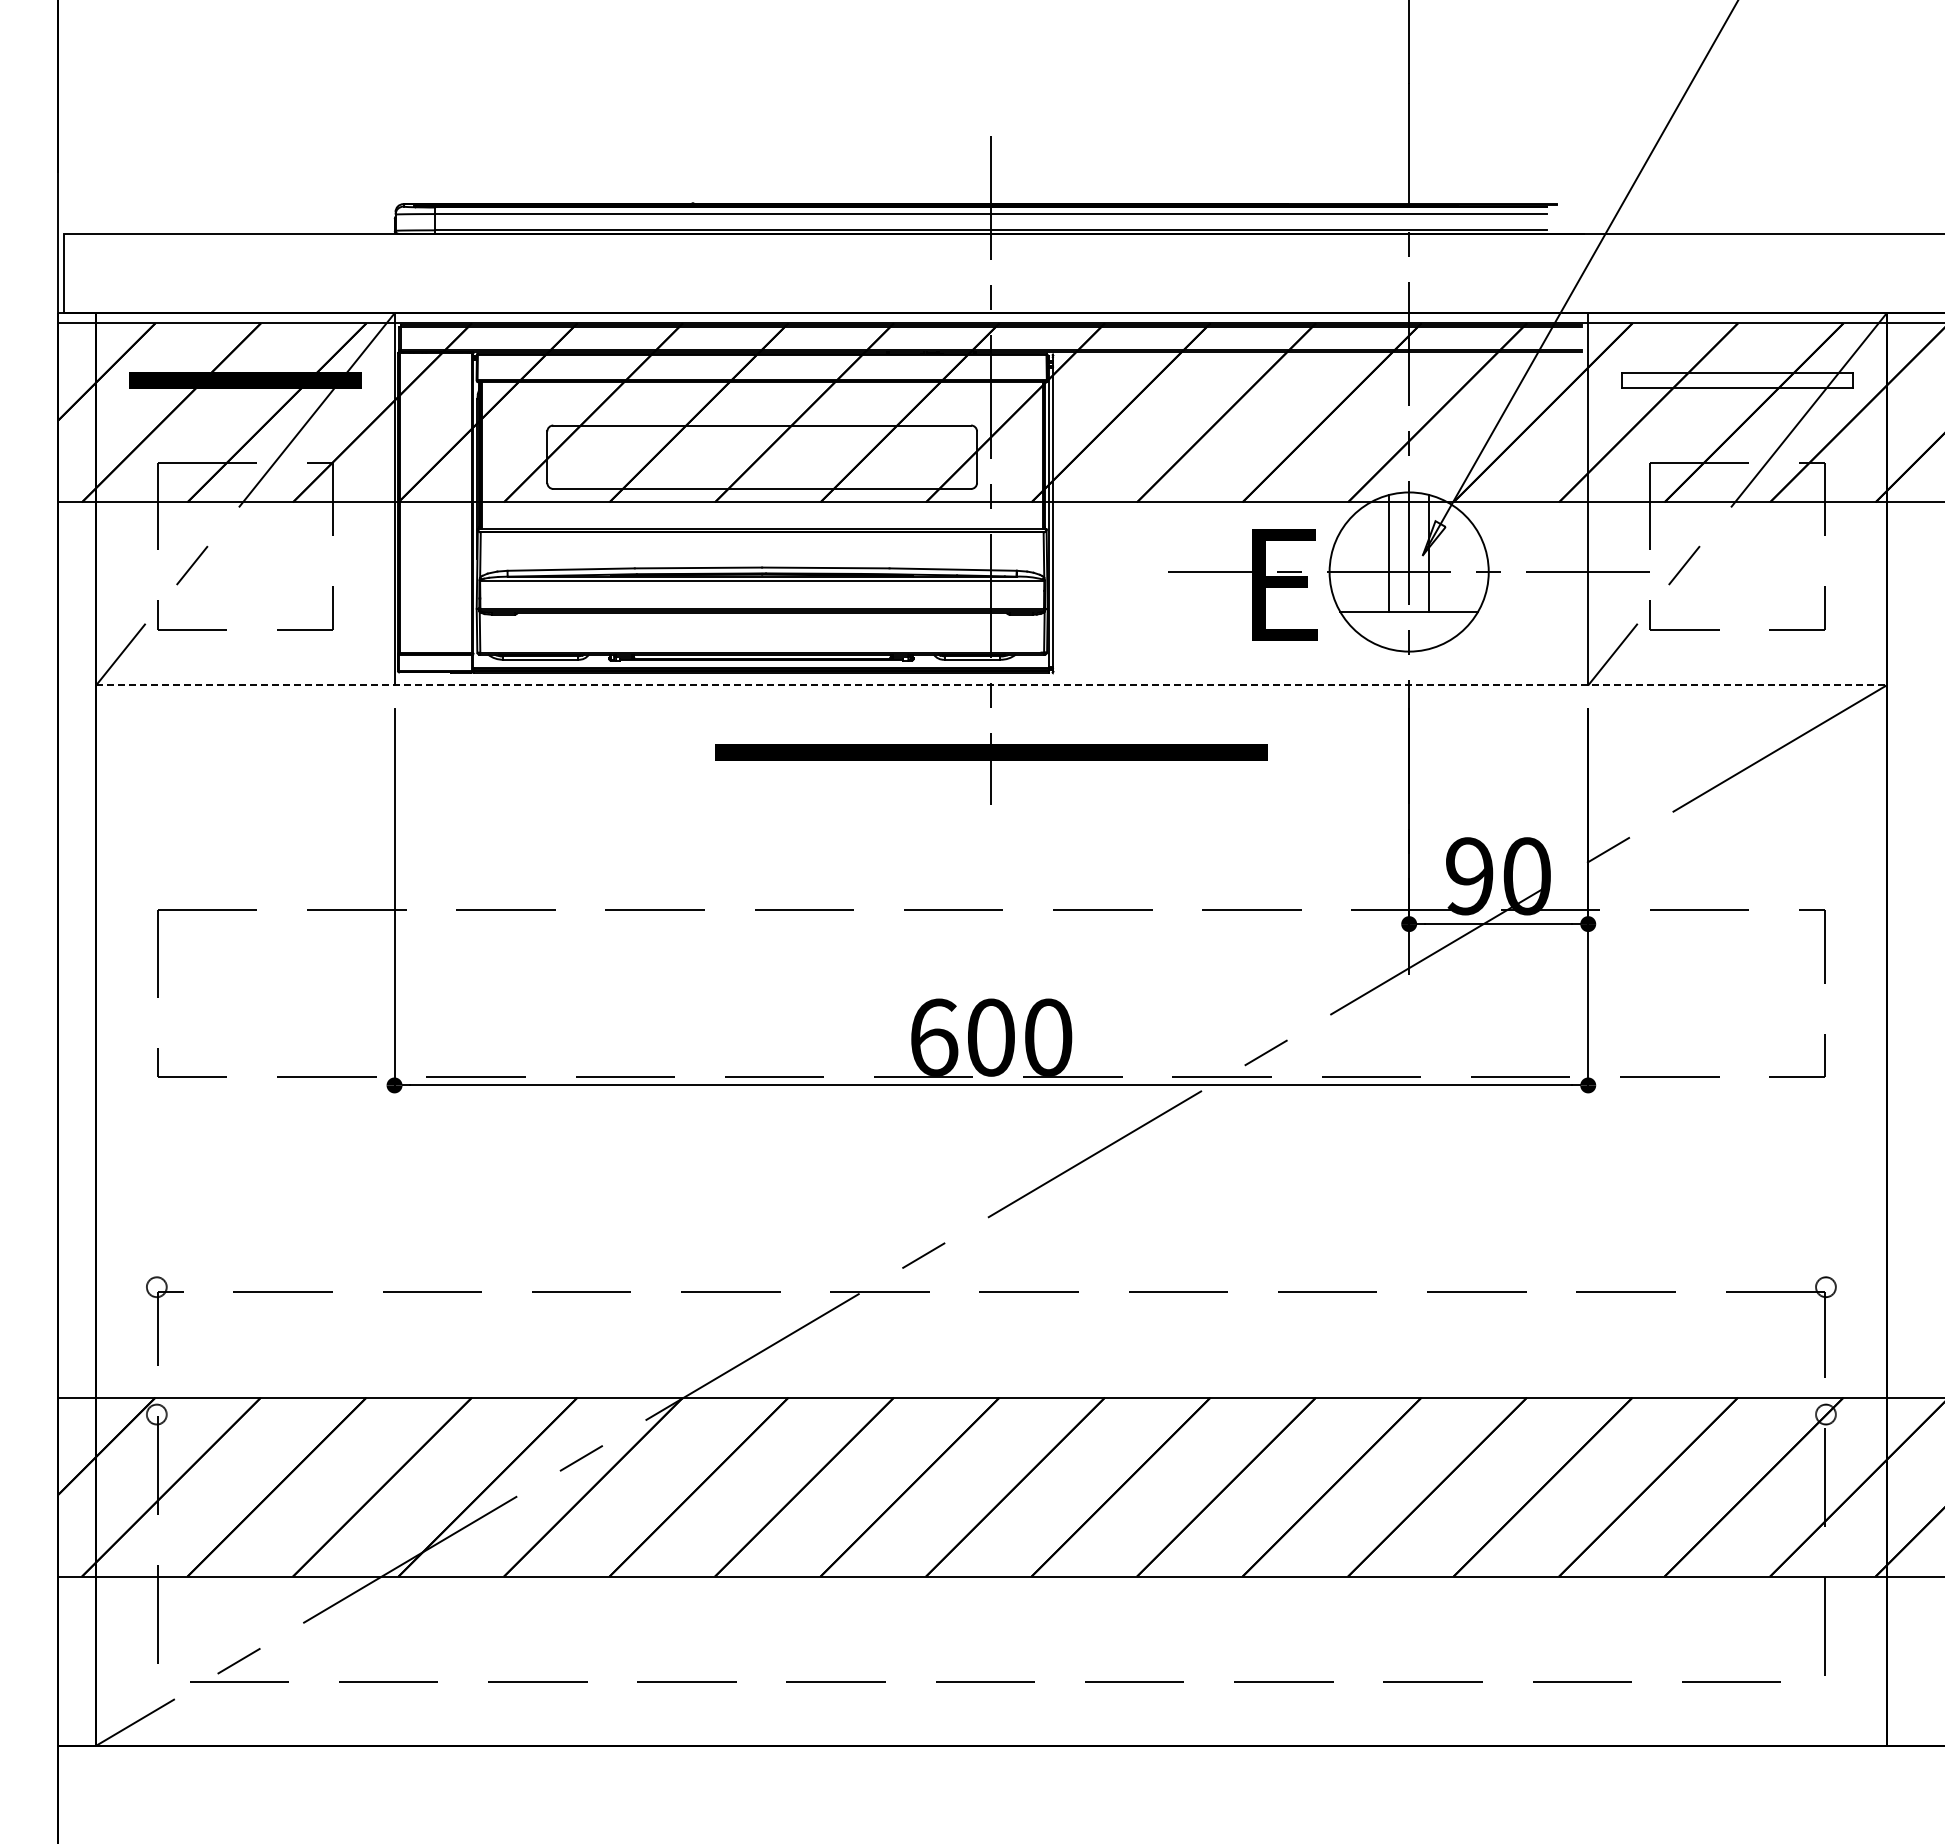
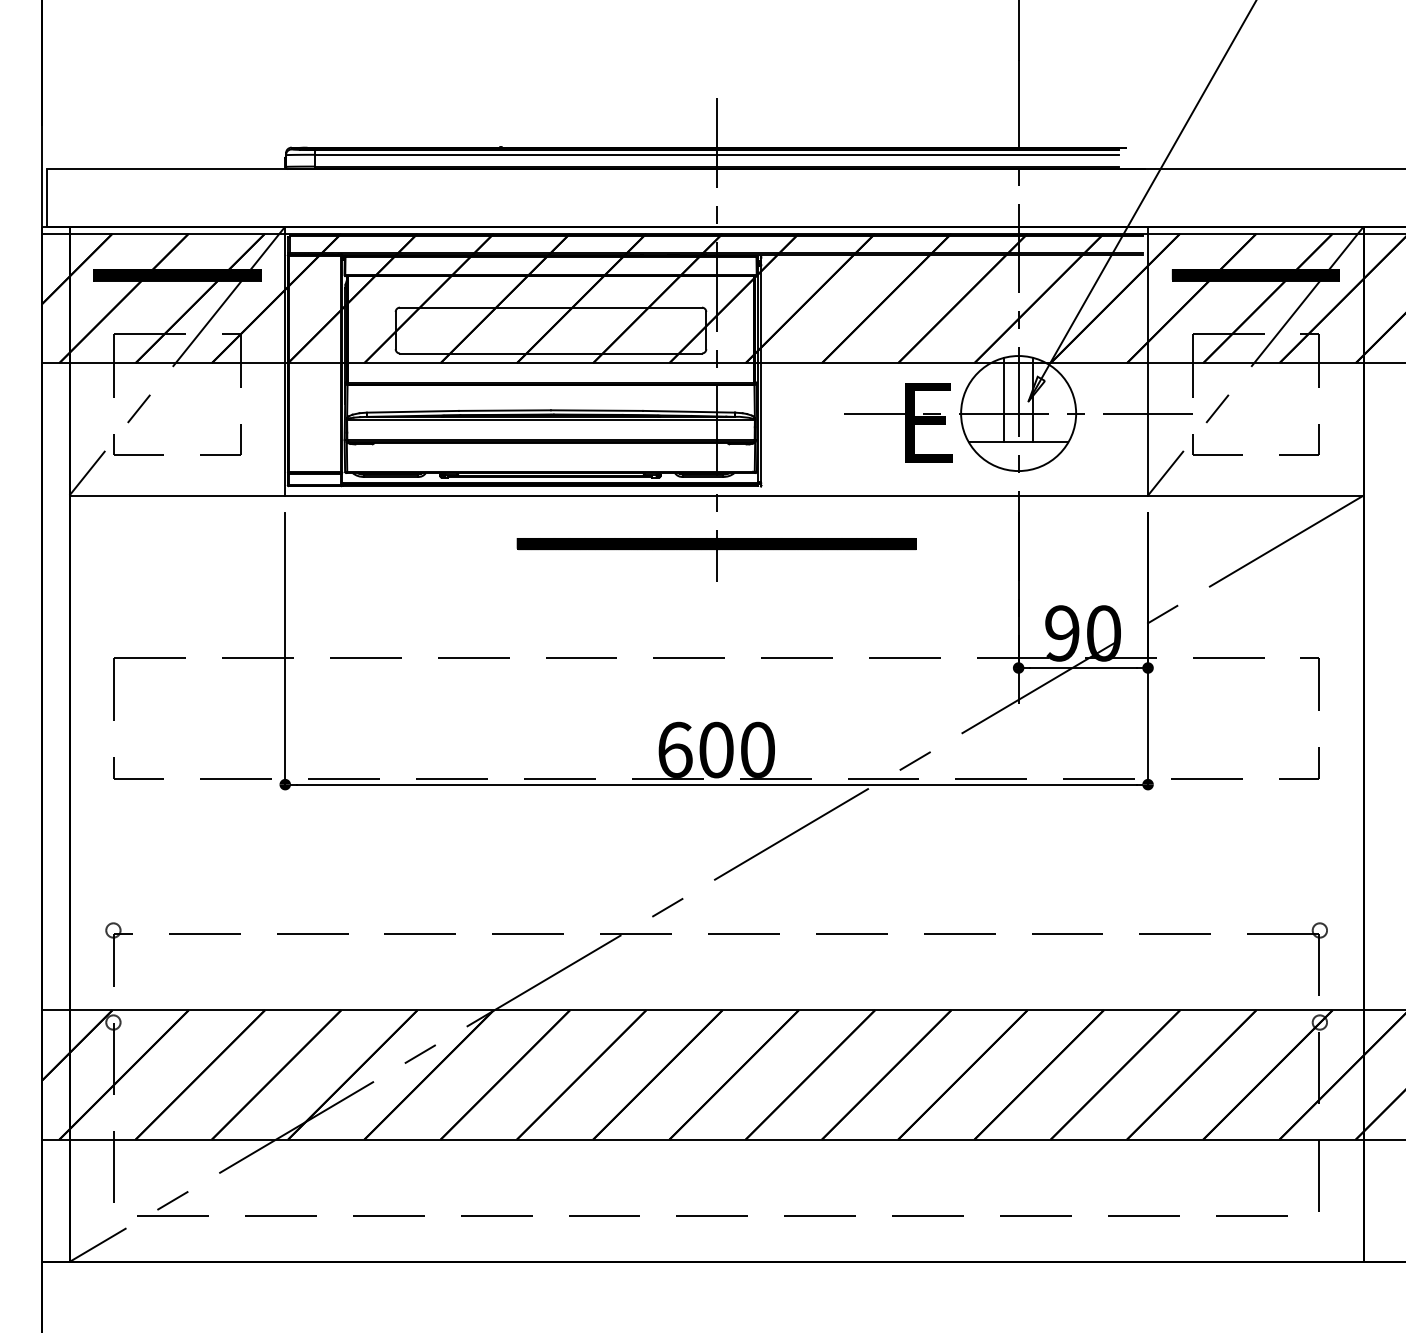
hatch: (1737, 380) -> (1255, 275), added
line: (991, 685) -> (716, 495), dashed -> solid

